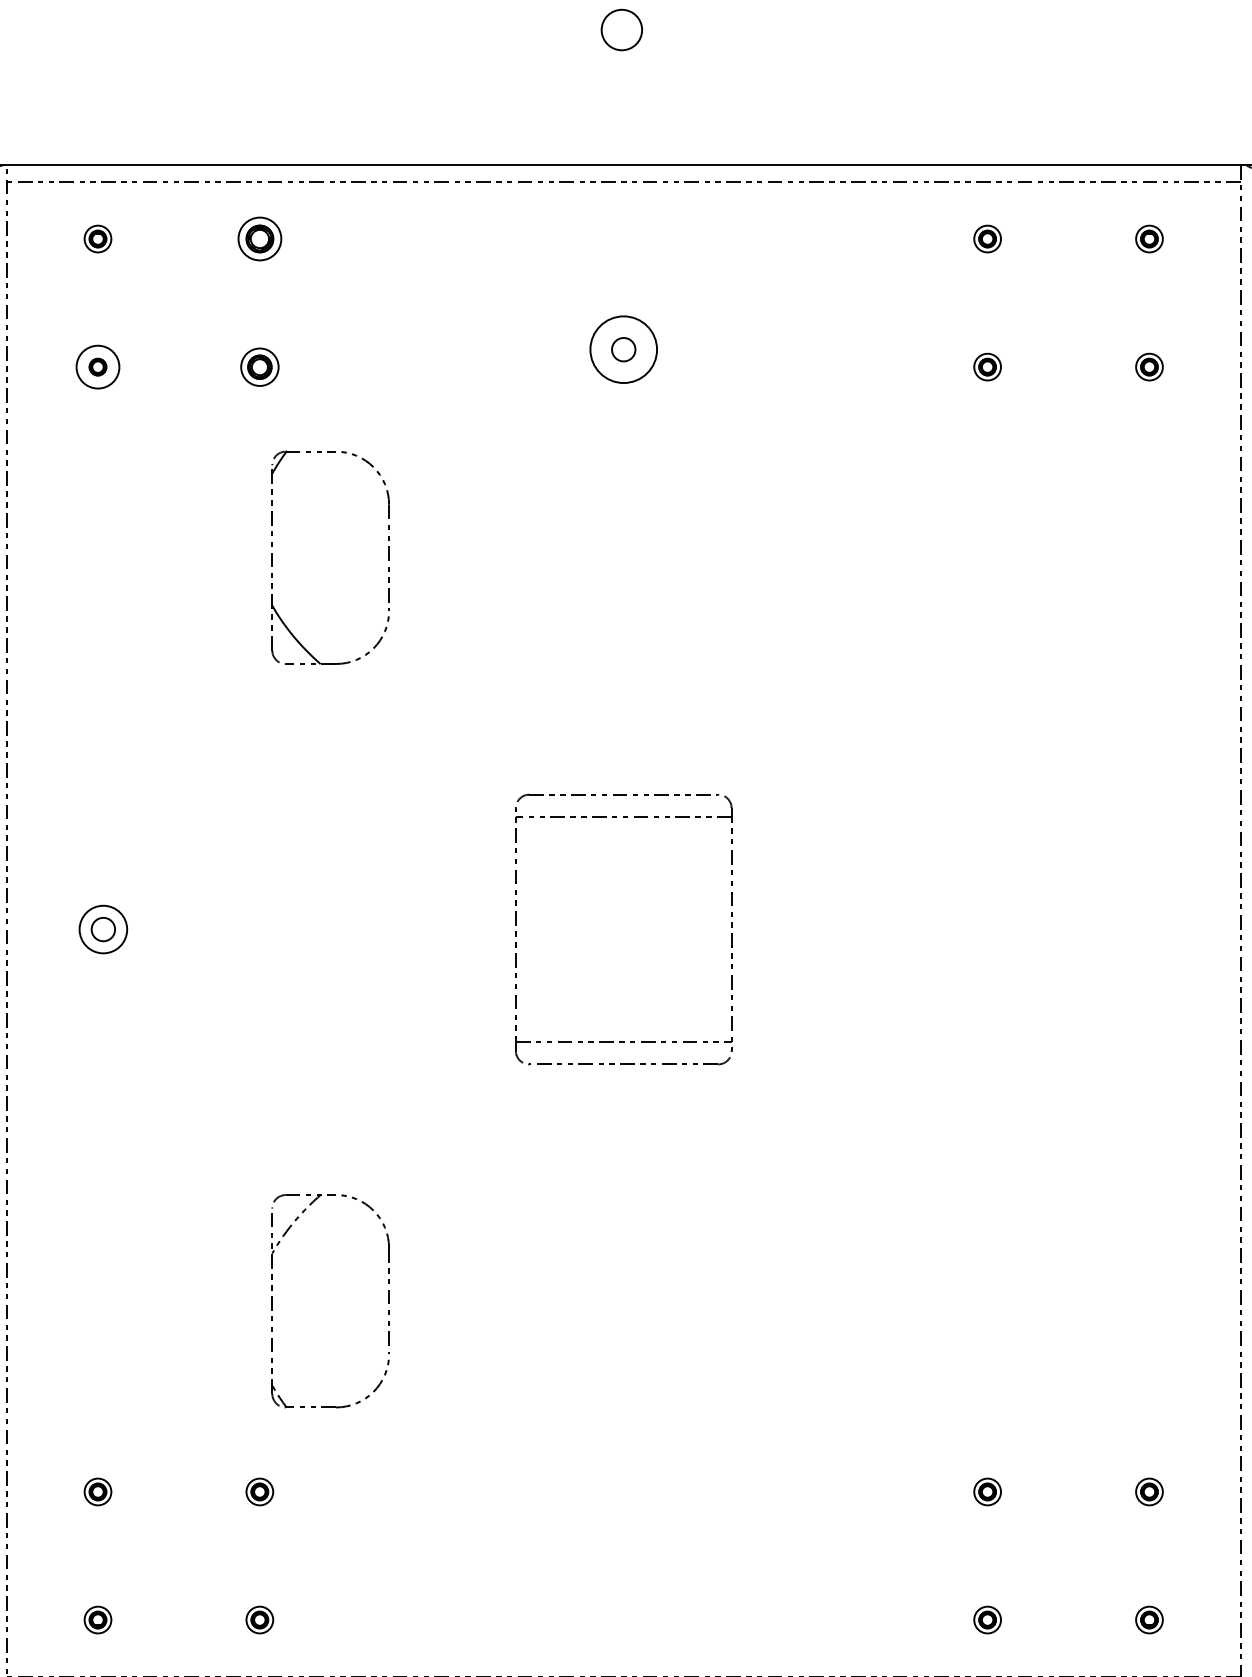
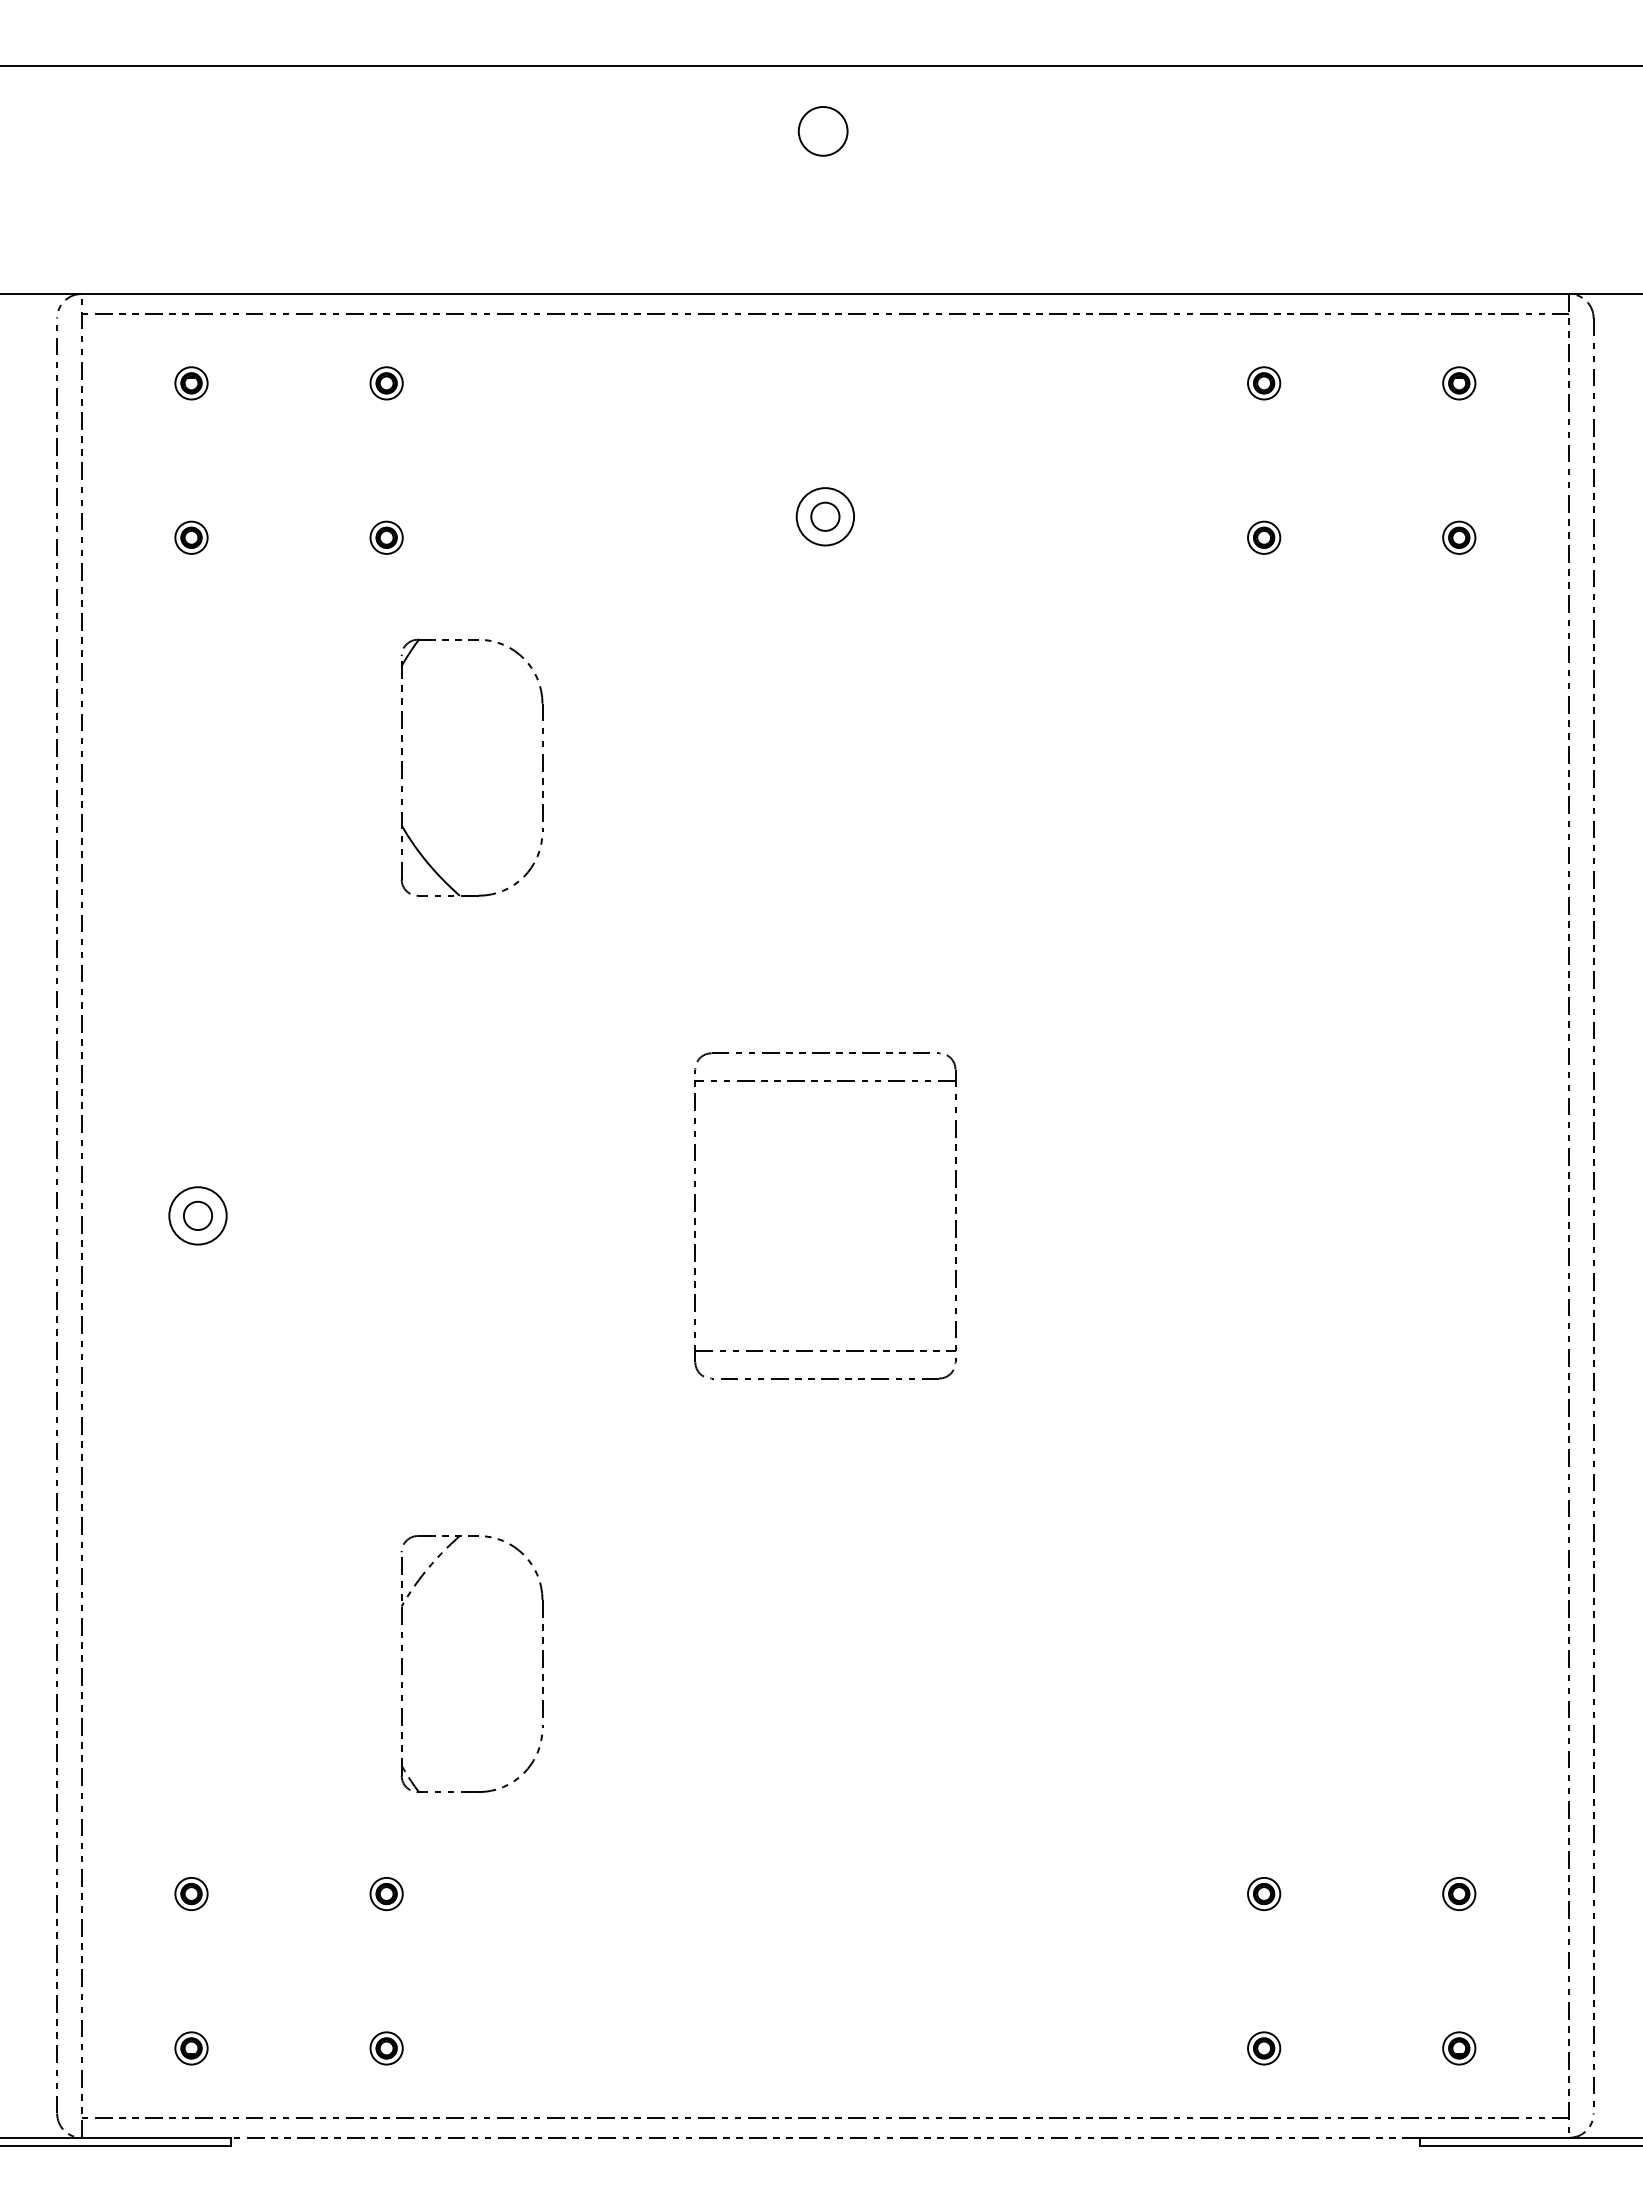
part: (259, 239) -> (386, 383), size x0.62
circle: (623, 349) -> (825, 516), size x0.71
circle: (97, 366) -> (191, 537), size x0.62
part: (259, 366) -> (386, 537), size x0.71

